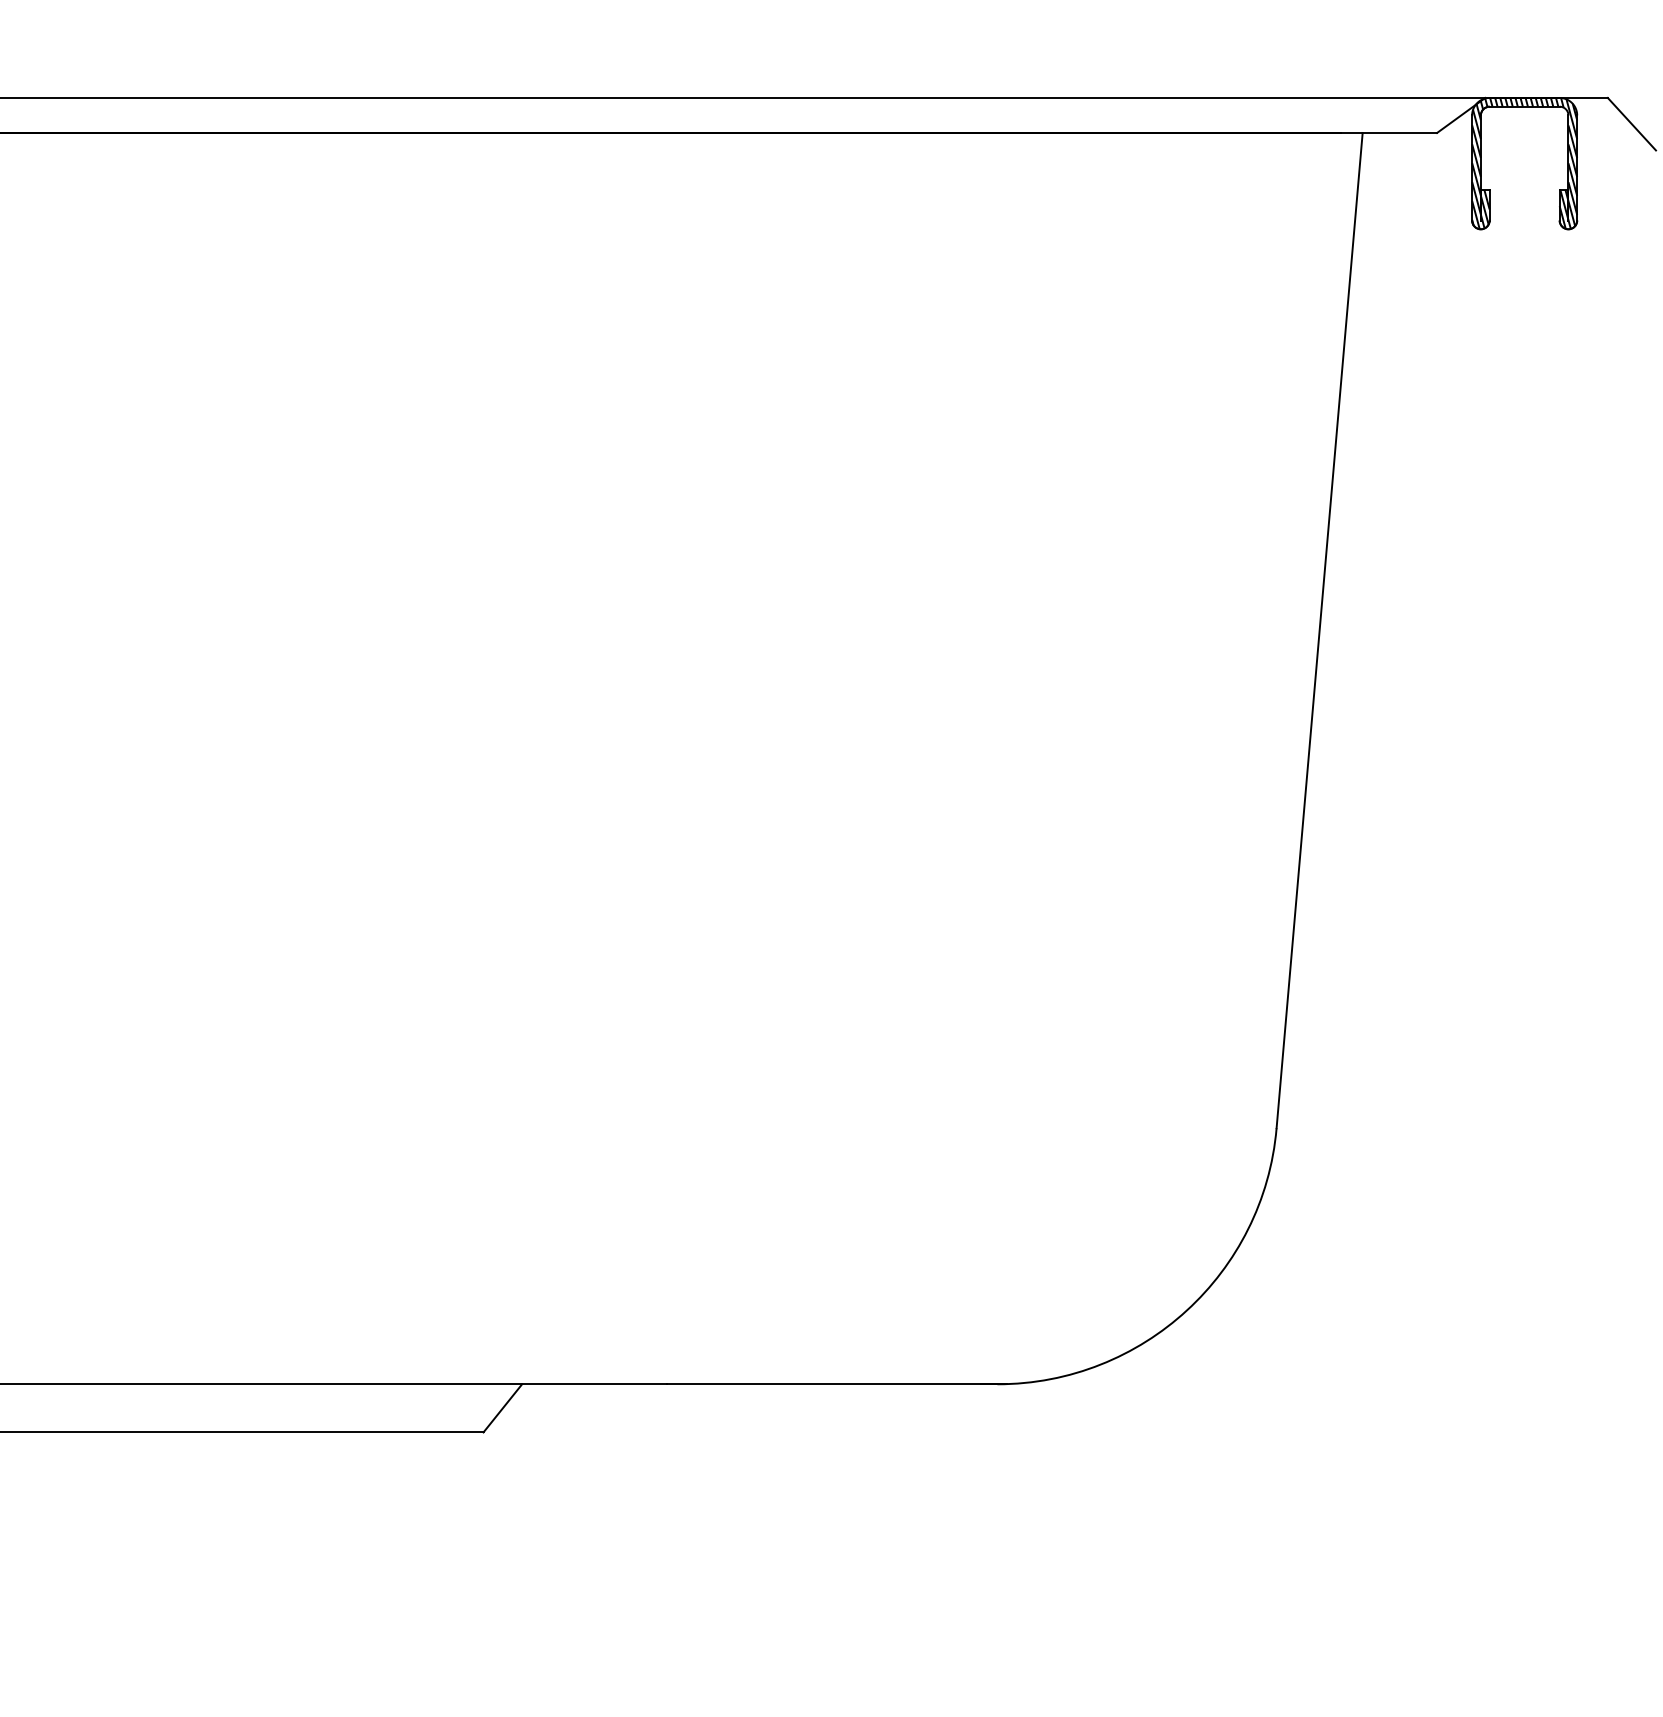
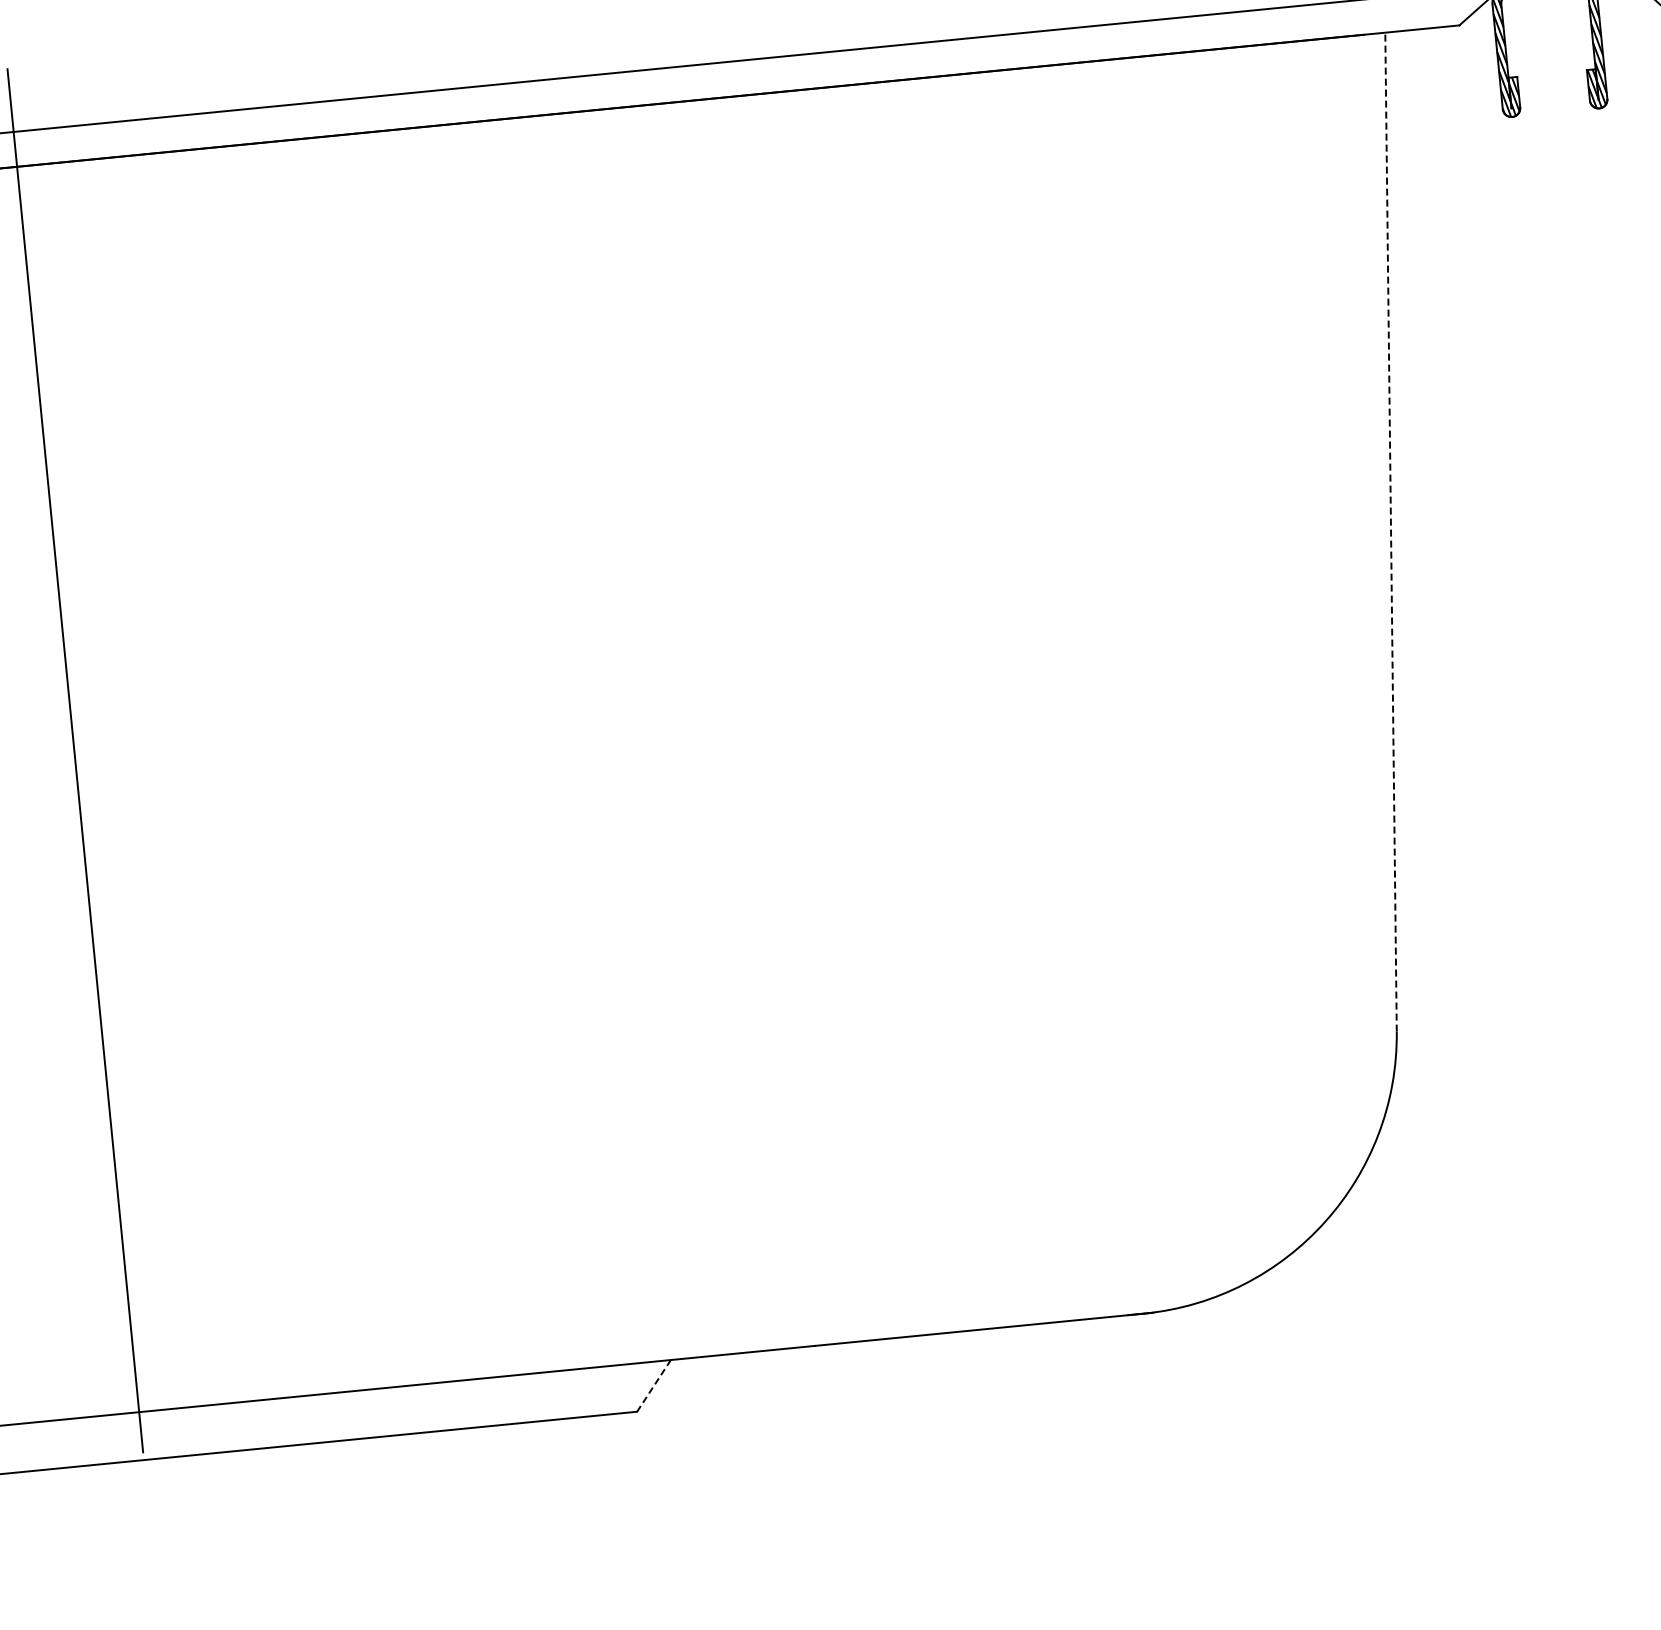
line: (1319, 630) -> (1390, 532), solid -> dashed
line: (502, 1408) -> (653, 1386), solid -> dashed

